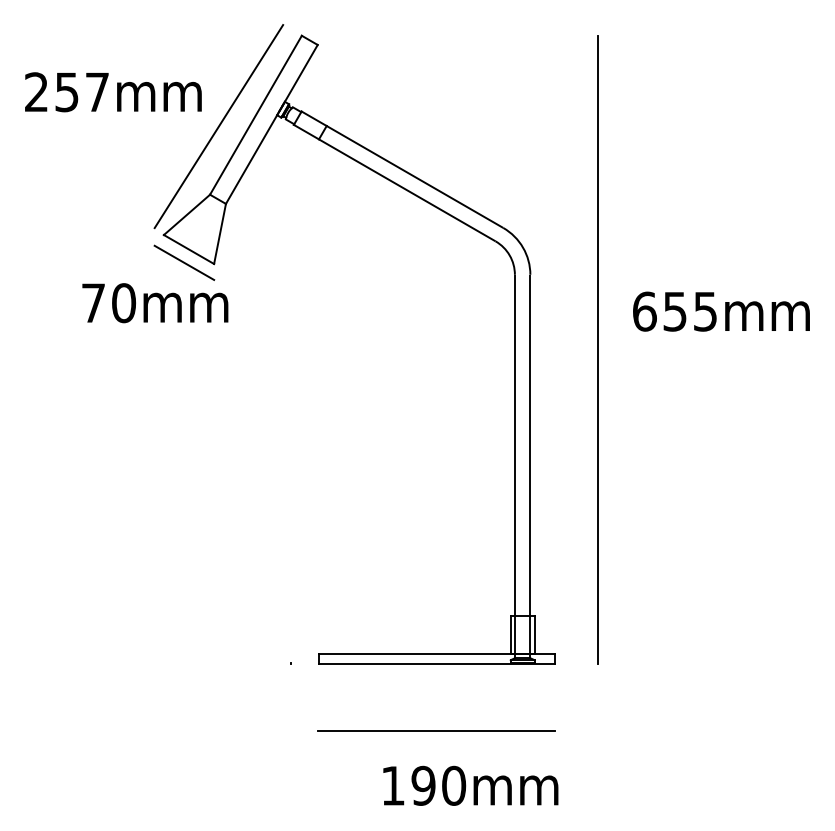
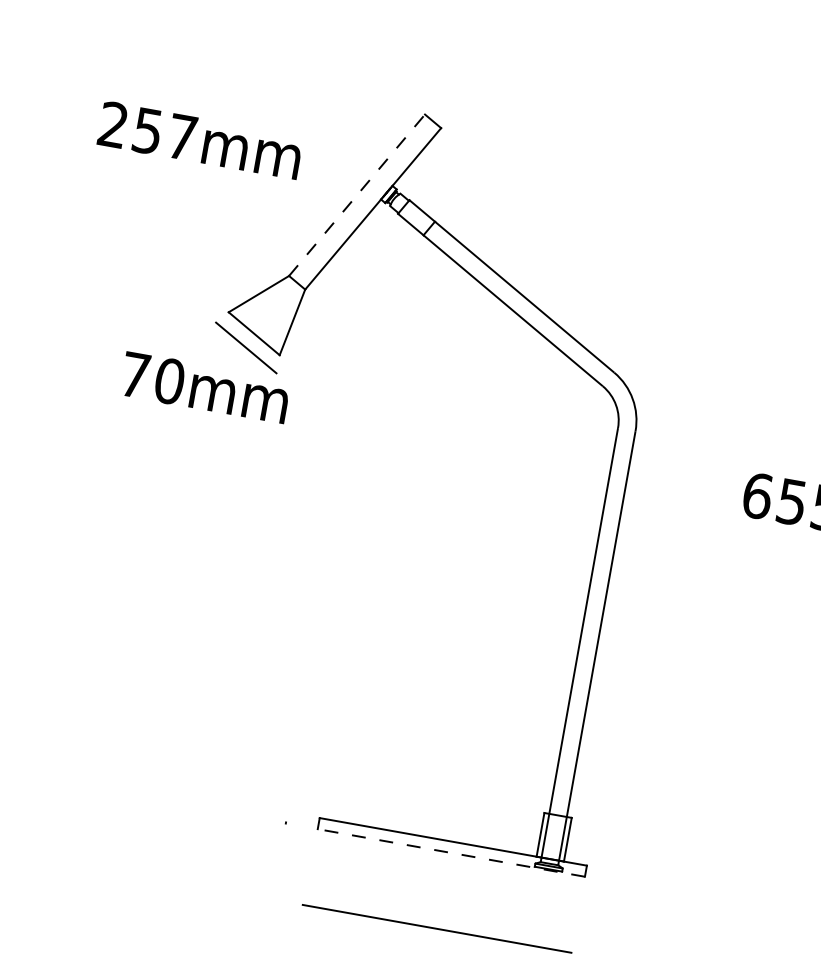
line: (255, 115) -> (356, 195), solid -> dashed
line: (218, 126) -> (312, 200), removed
line: (598, 349) -> (697, 529), removed
line: (436, 663) -> (450, 852), solid -> dashed

